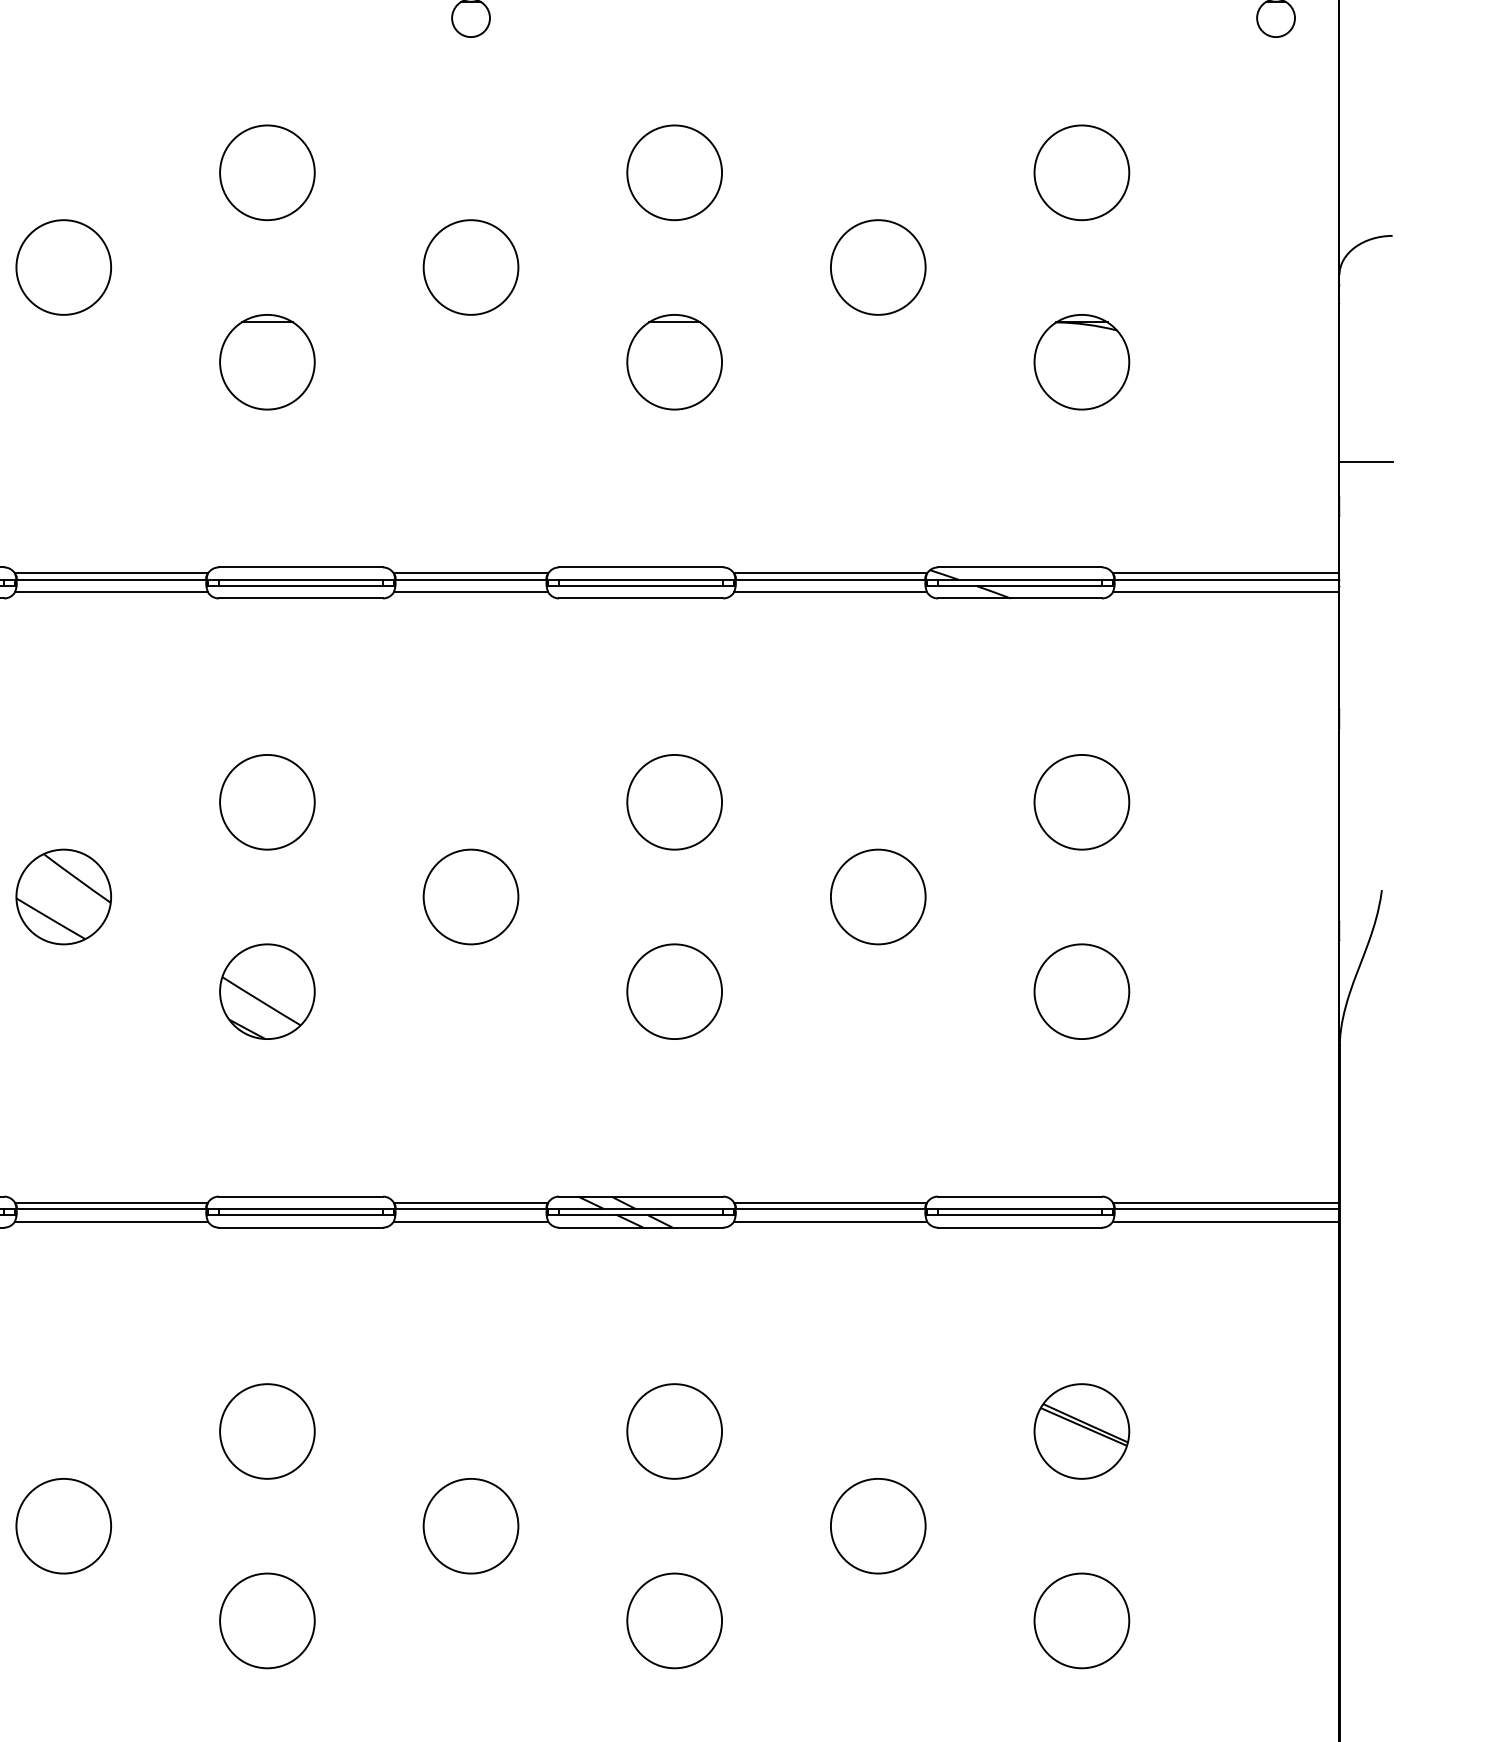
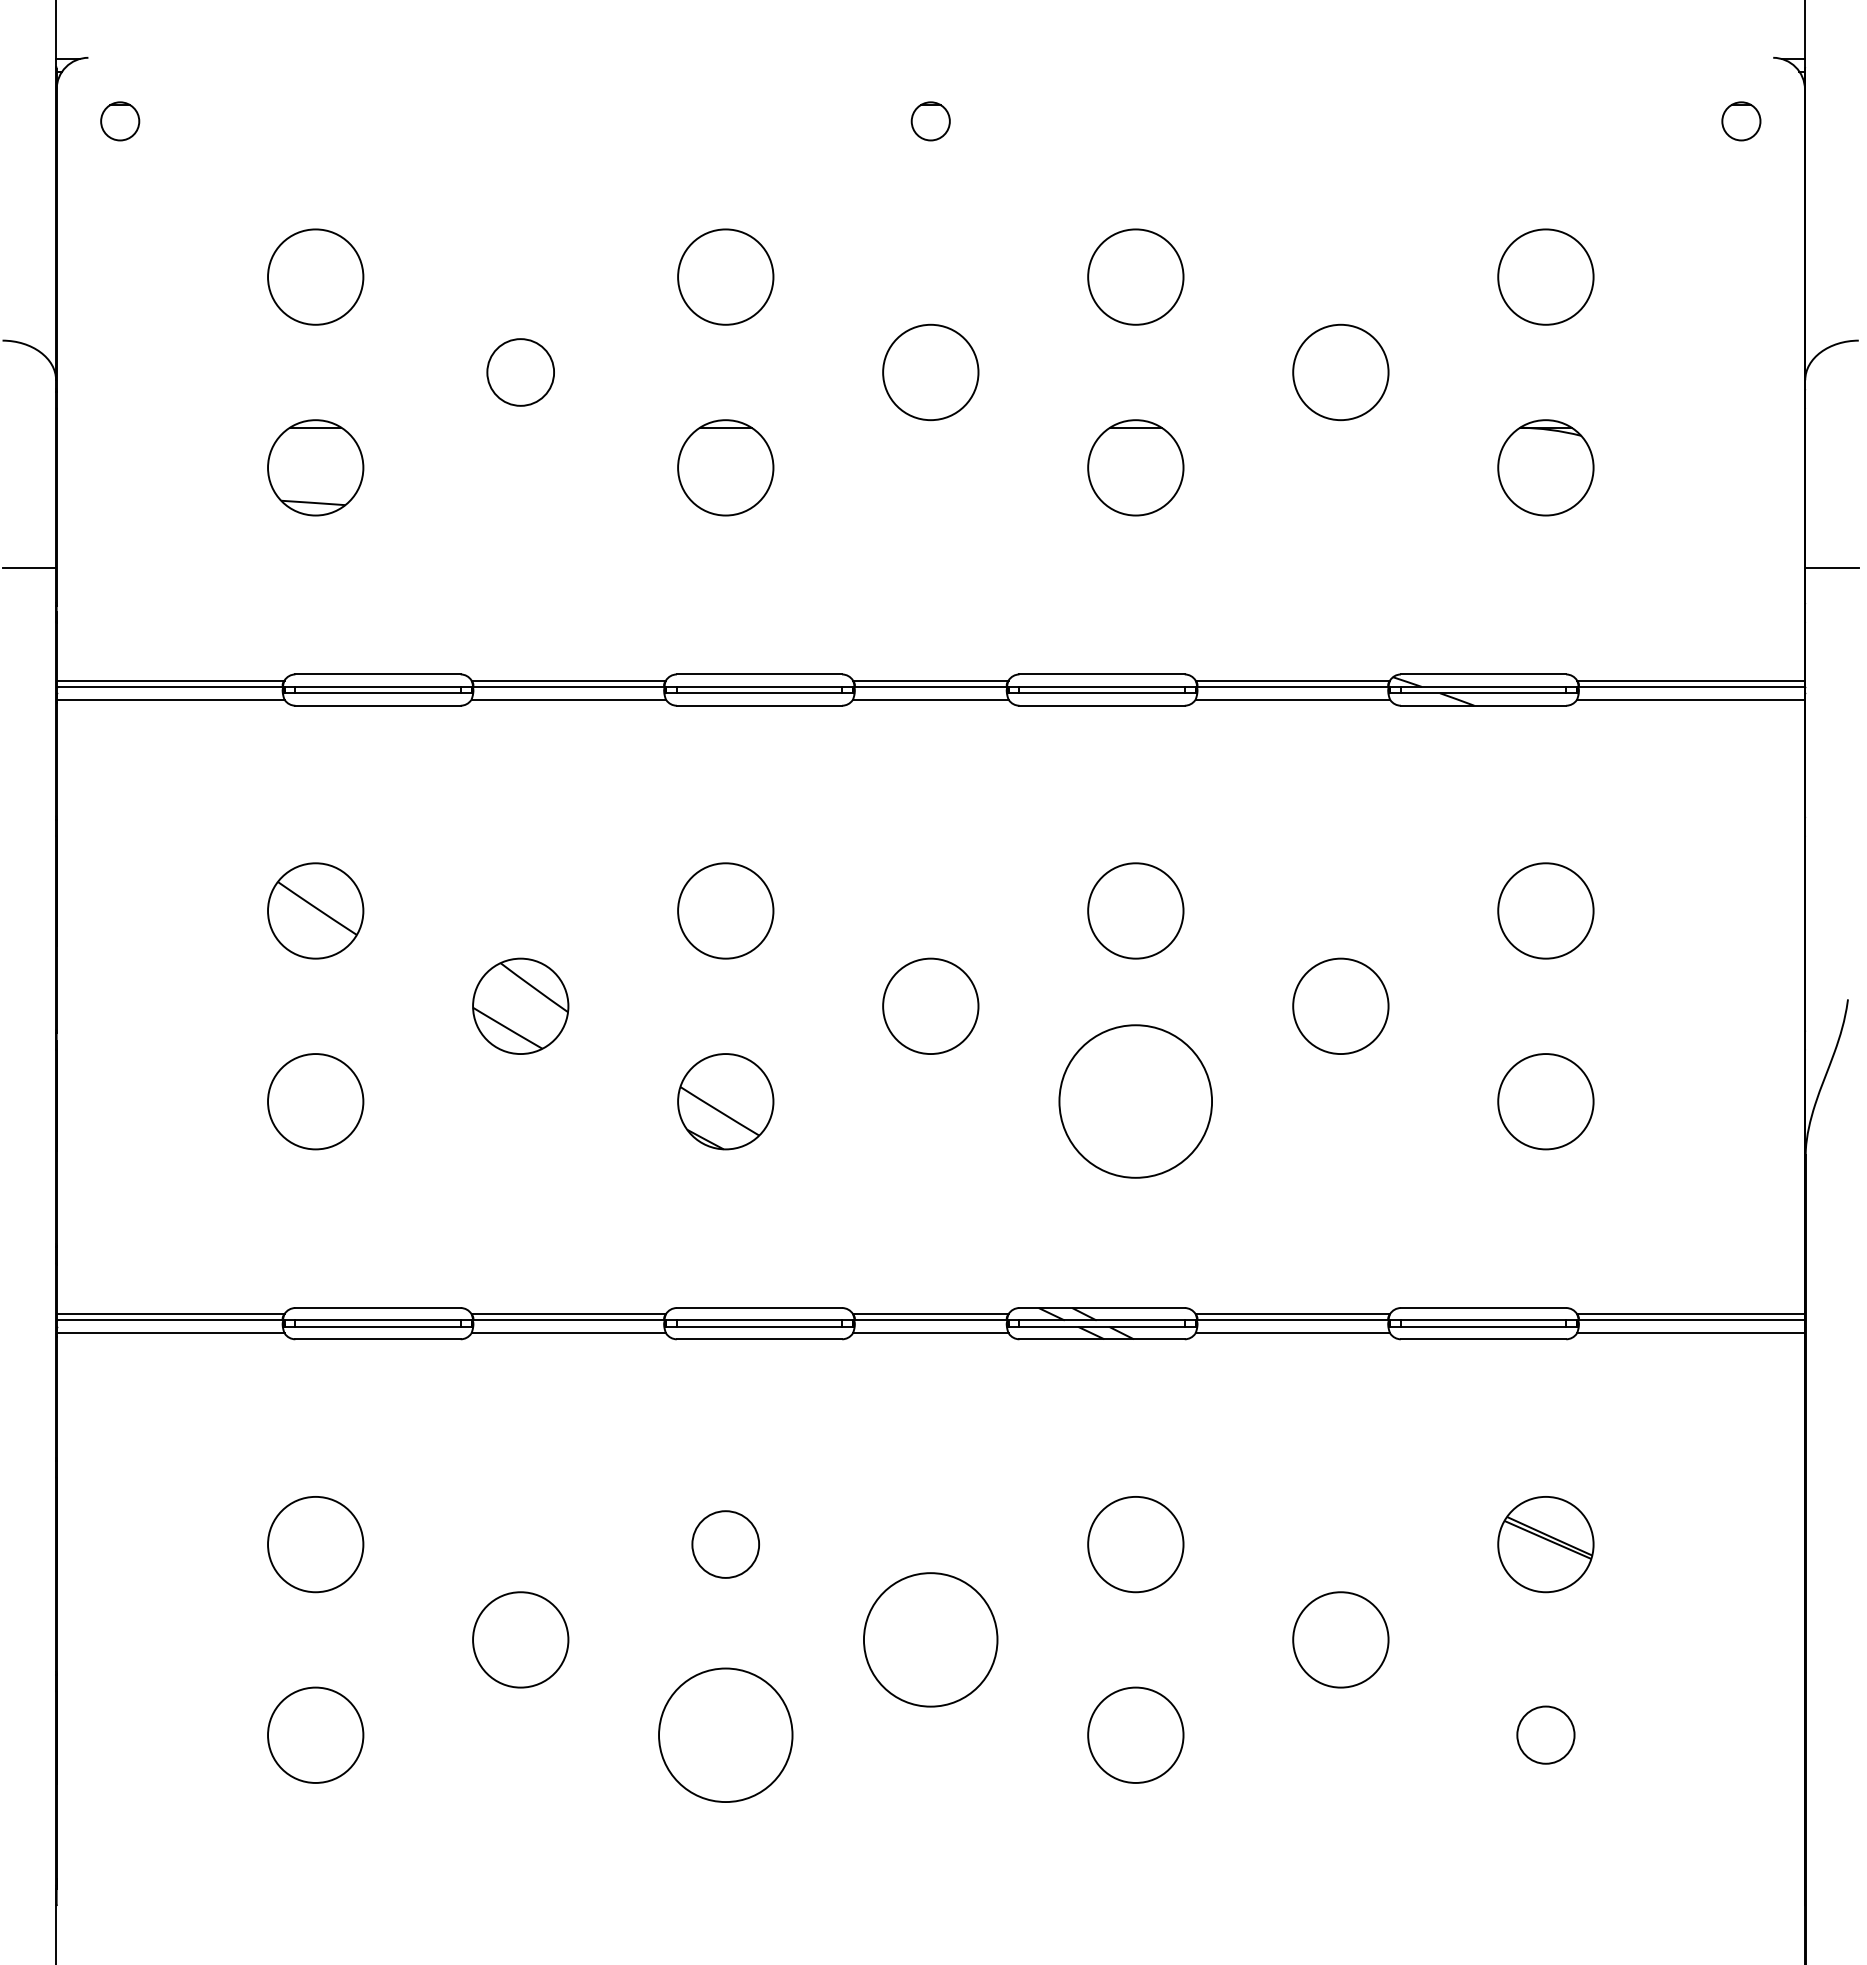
circle: (63, 267) -> (520, 372), size x0.7
circle: (674, 991) -> (1135, 1101), size x1.6
circle: (267, 1431) -> (725, 1544), size x0.7
circle: (470, 1525) -> (930, 1639), size x1.4
circle: (267, 1620) -> (725, 1734), size x1.4
circle: (1081, 1620) -> (1545, 1734), size x0.6

